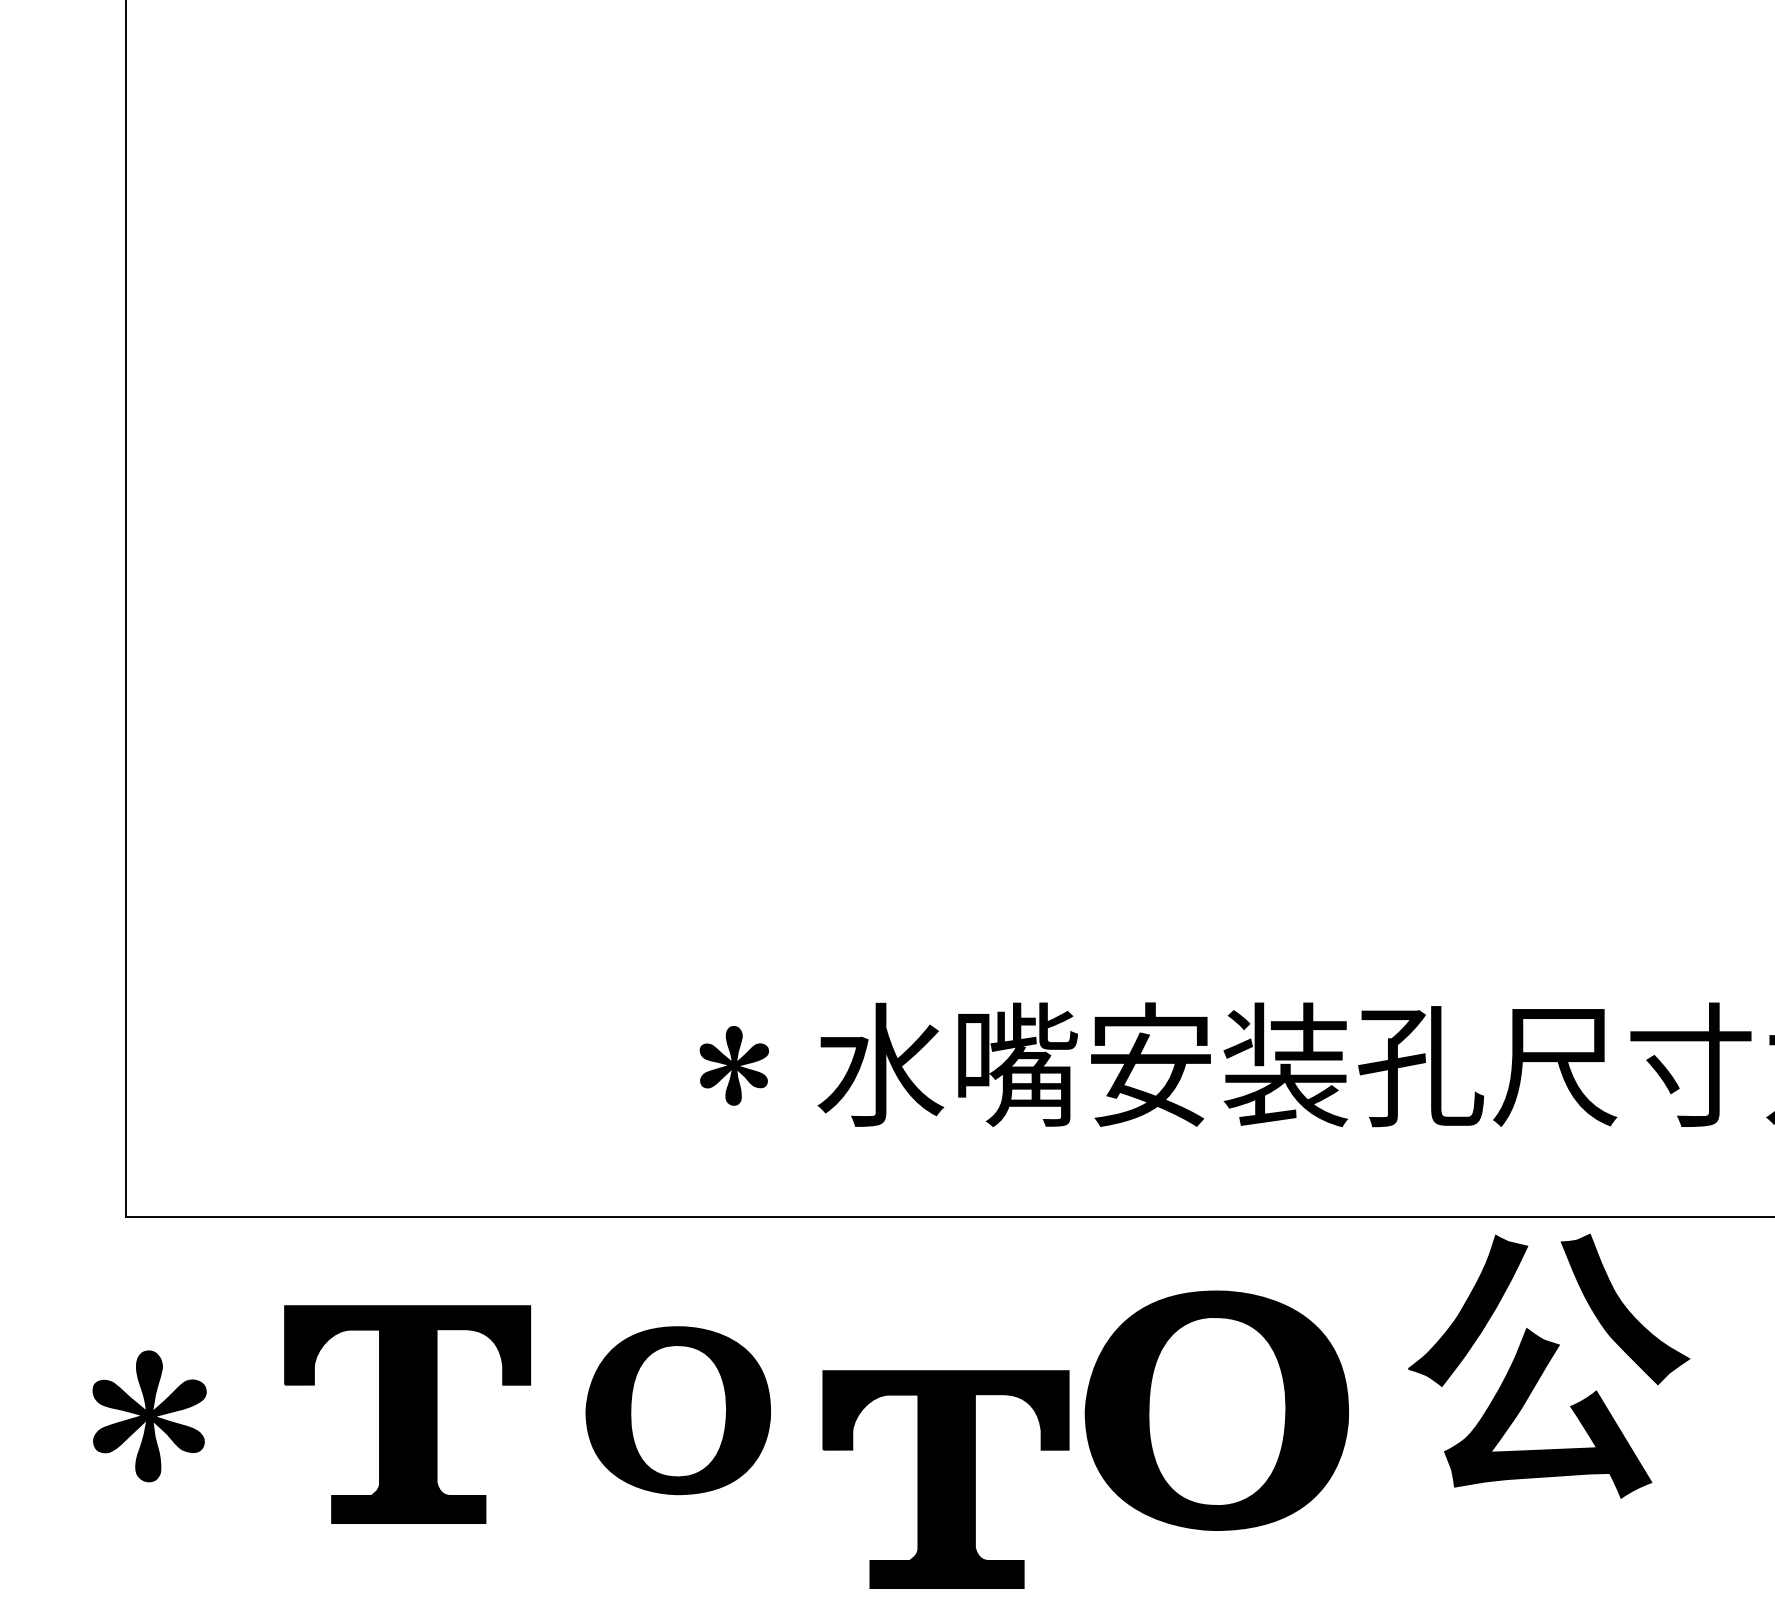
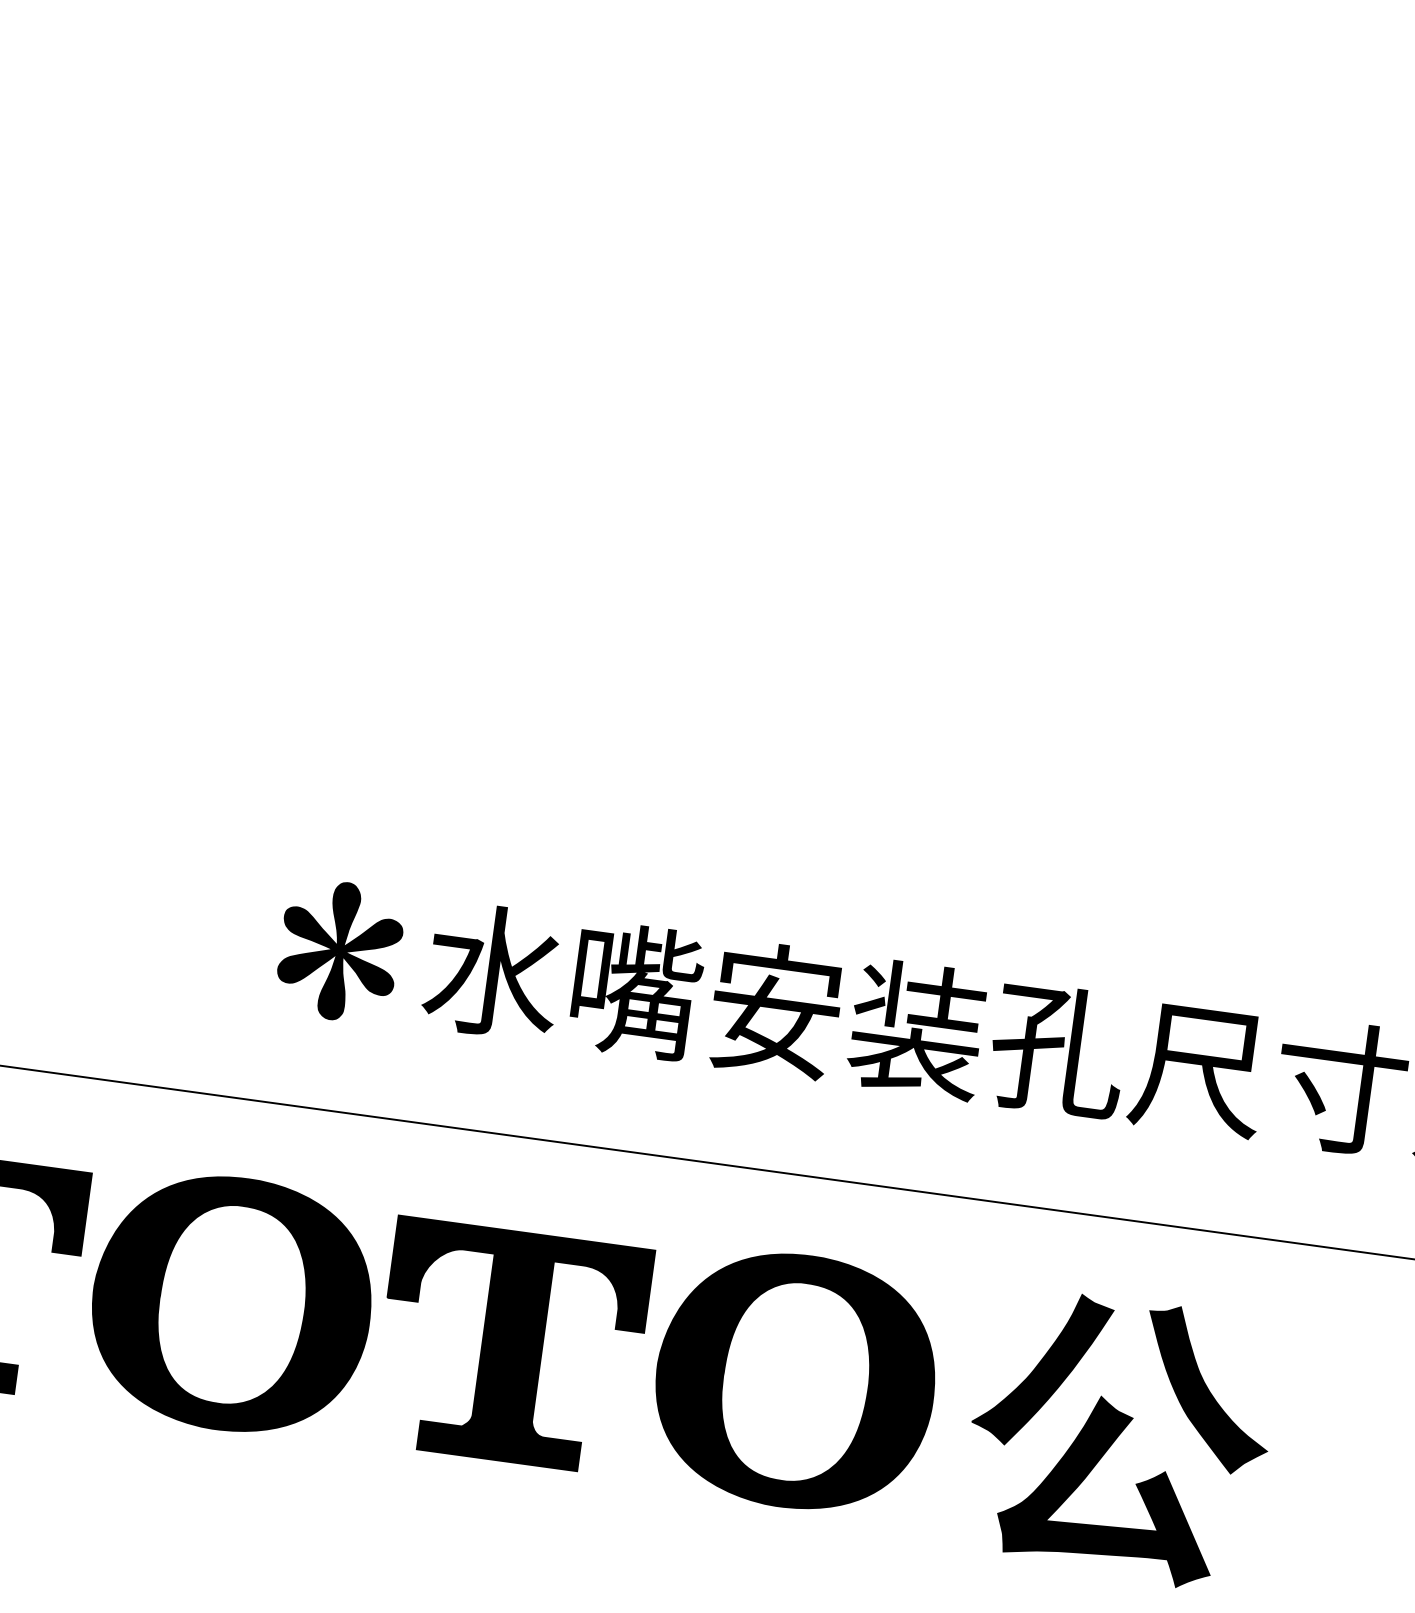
part: (734, 1065) -> (340, 950), size x1.67
part: (1549, 1365) -> (1119, 1438), moved
part: (678, 1410) -> (232, 1303), size x1.43
part: (945, 1479) -> (510, 1346), moved

